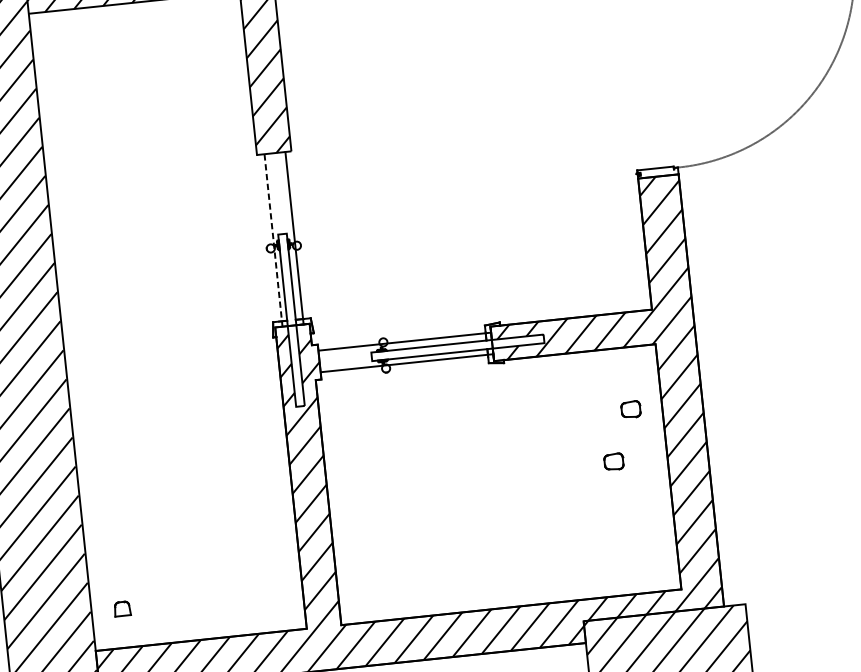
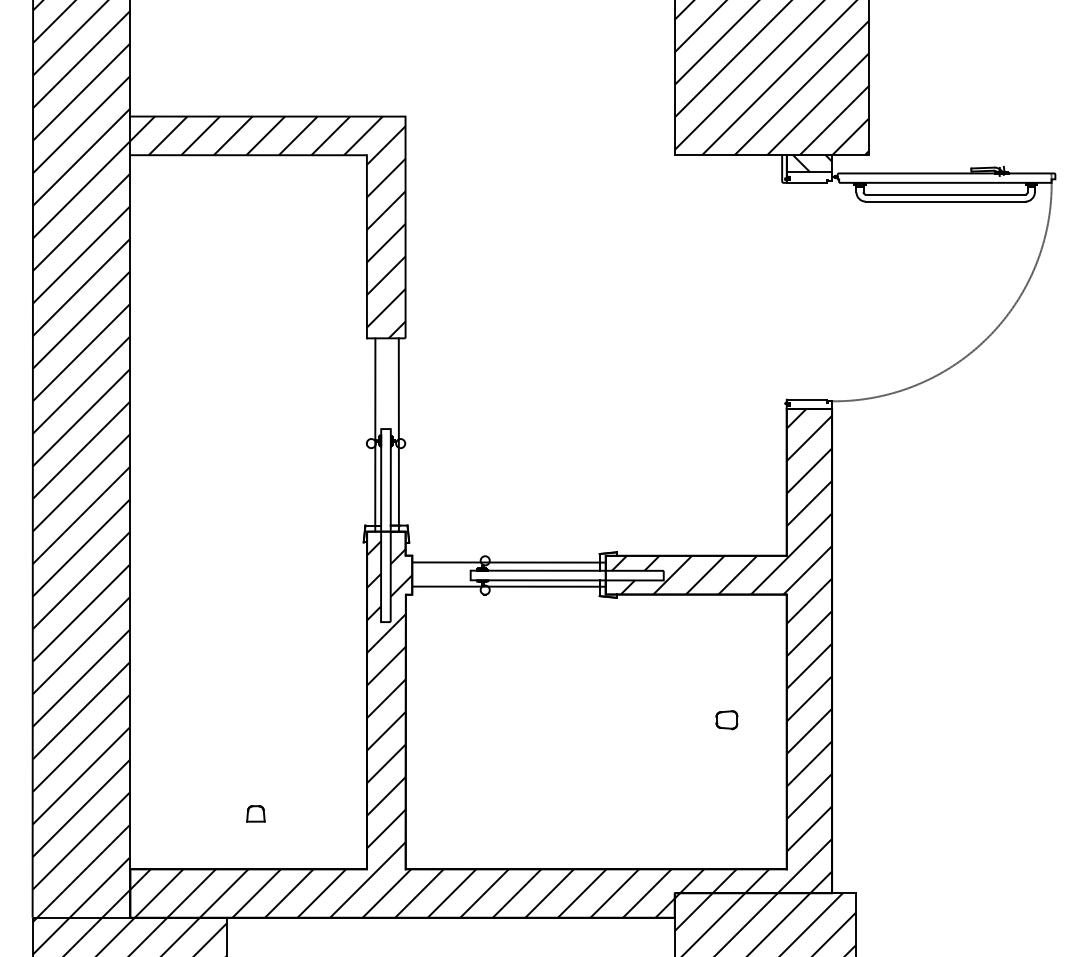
line: (273, 240) -> (375, 435), dashed -> solid
part: (630, 409) -> (751, 664), removed
part: (122, 608) -> (255, 813), moved

